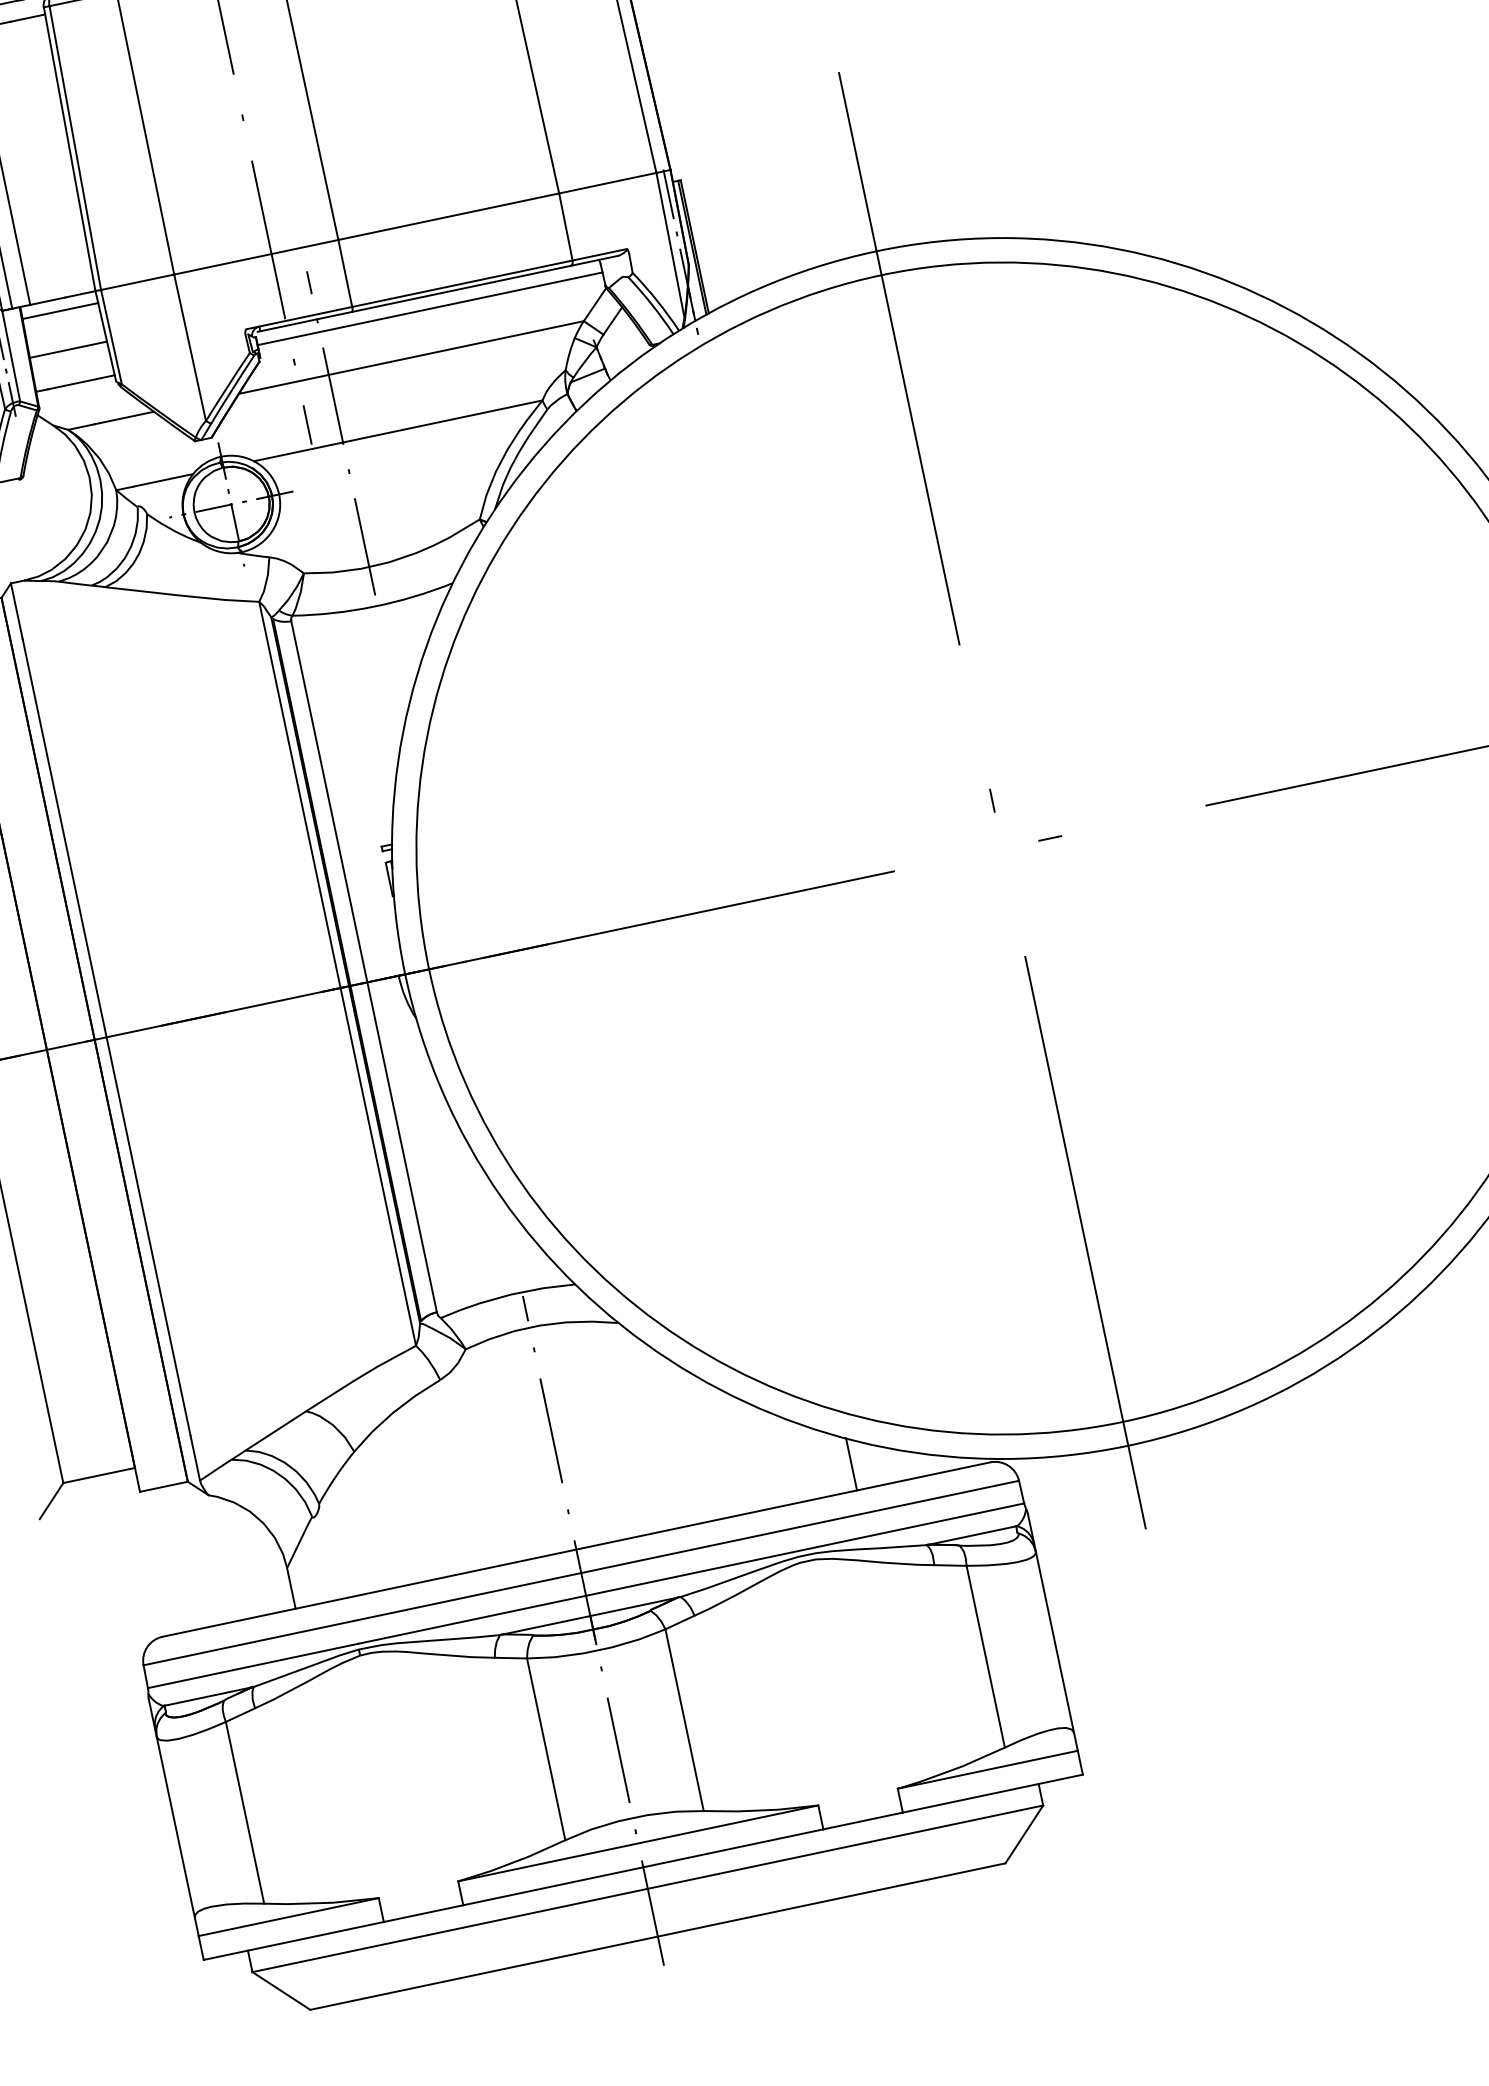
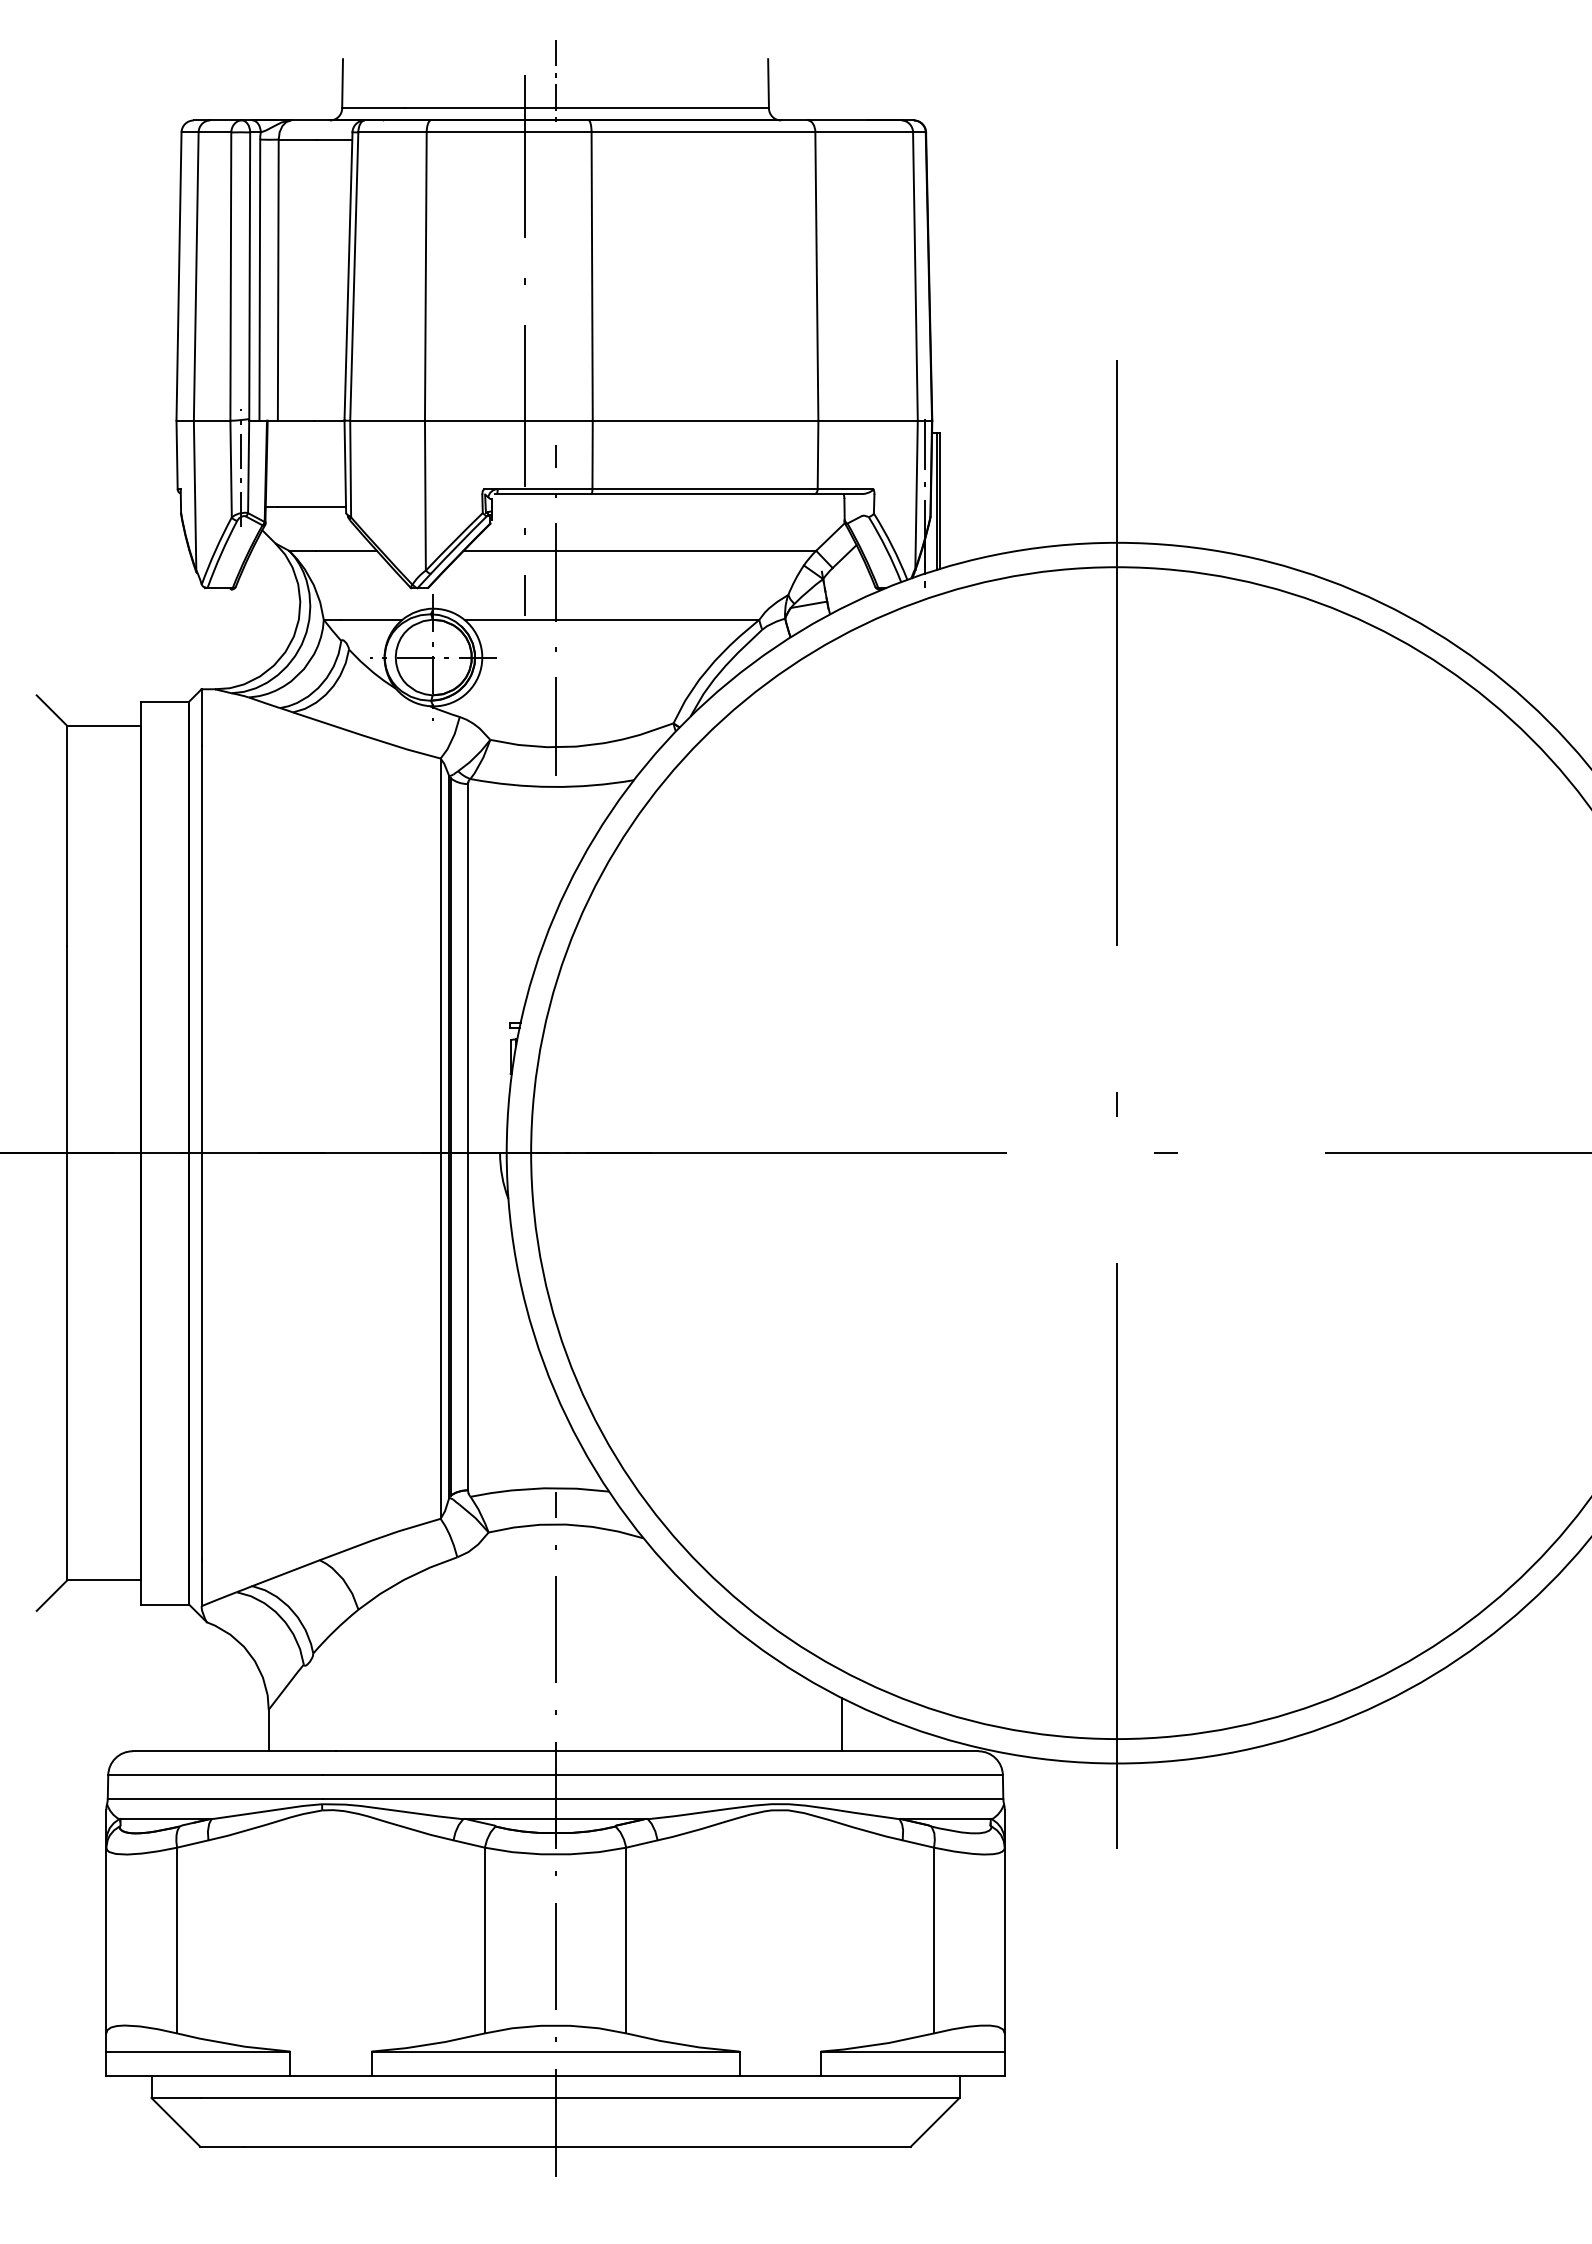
line: (430, 309) -> (668, 507), removed
line: (59, 310) -> (305, 432), removed
line: (67, 349) -> (305, 472), removed

